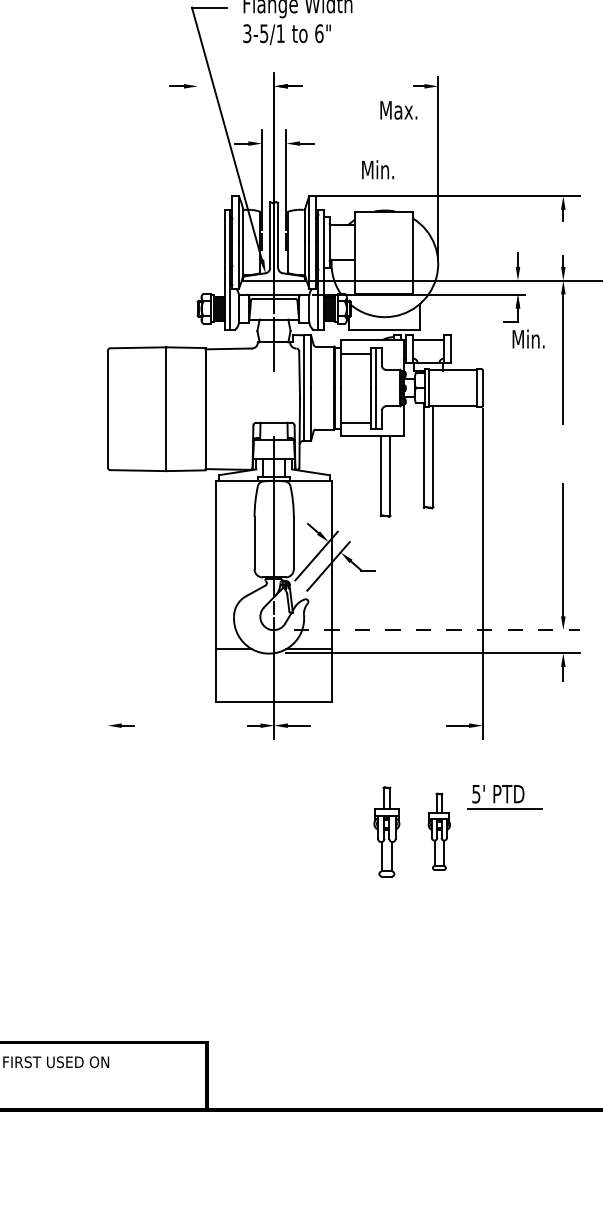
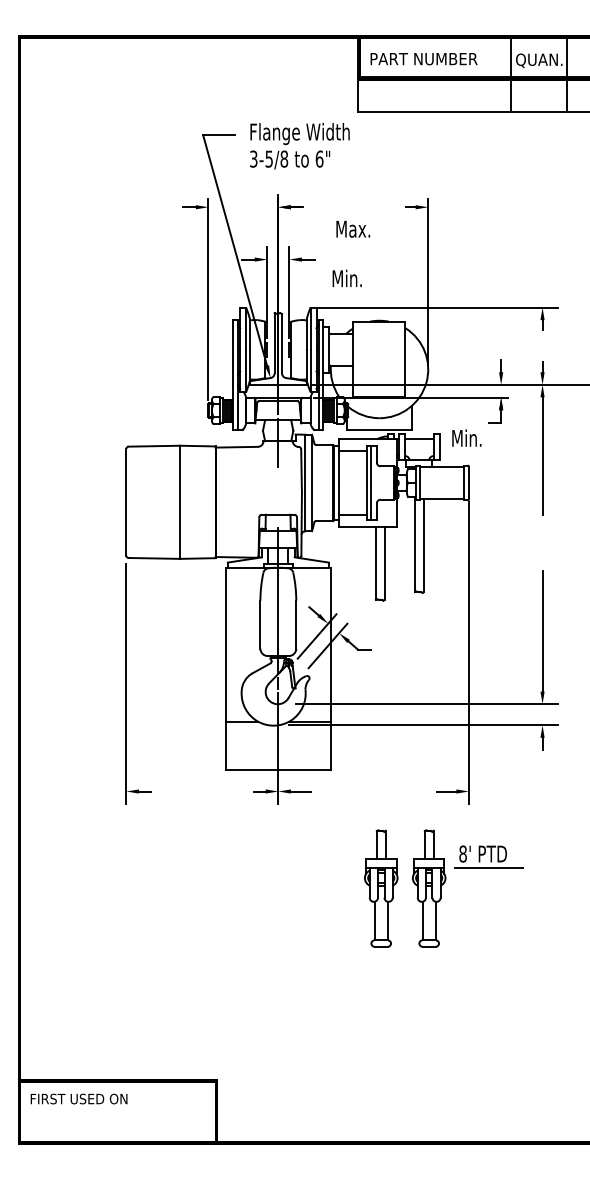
text: (280, 32) -> (284, 158), 3-5/1 -> 3-5/8
text: (399, 109) -> (353, 228), moved
text: (377, 168) -> (346, 277), moved
line: (197, 186) -> (208, 298), added
text: (528, 338) -> (466, 437), moved
line: (108, 607) -> (126, 683), added
line: (437, 630) -> (427, 704), dashed -> solid
text: (475, 793) -> (462, 853), 5' -> 8'
part: (387, 831) -> (381, 888), size x1.43
part: (439, 831) -> (429, 888), size x1.67

